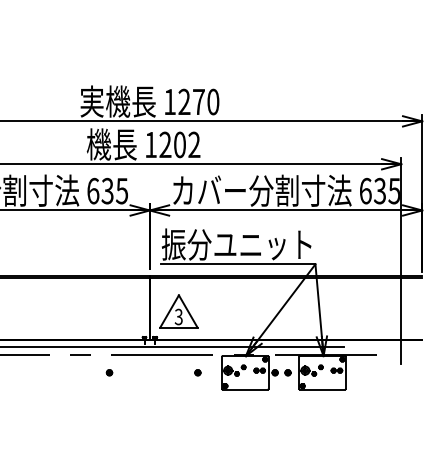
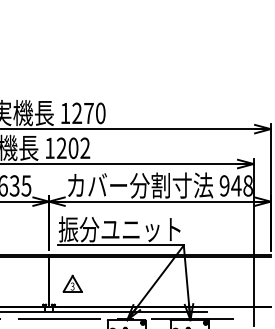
text: (379, 190) -> (235, 185), 635 -> 948
part: (178, 311) -> (72, 283), size x0.6

